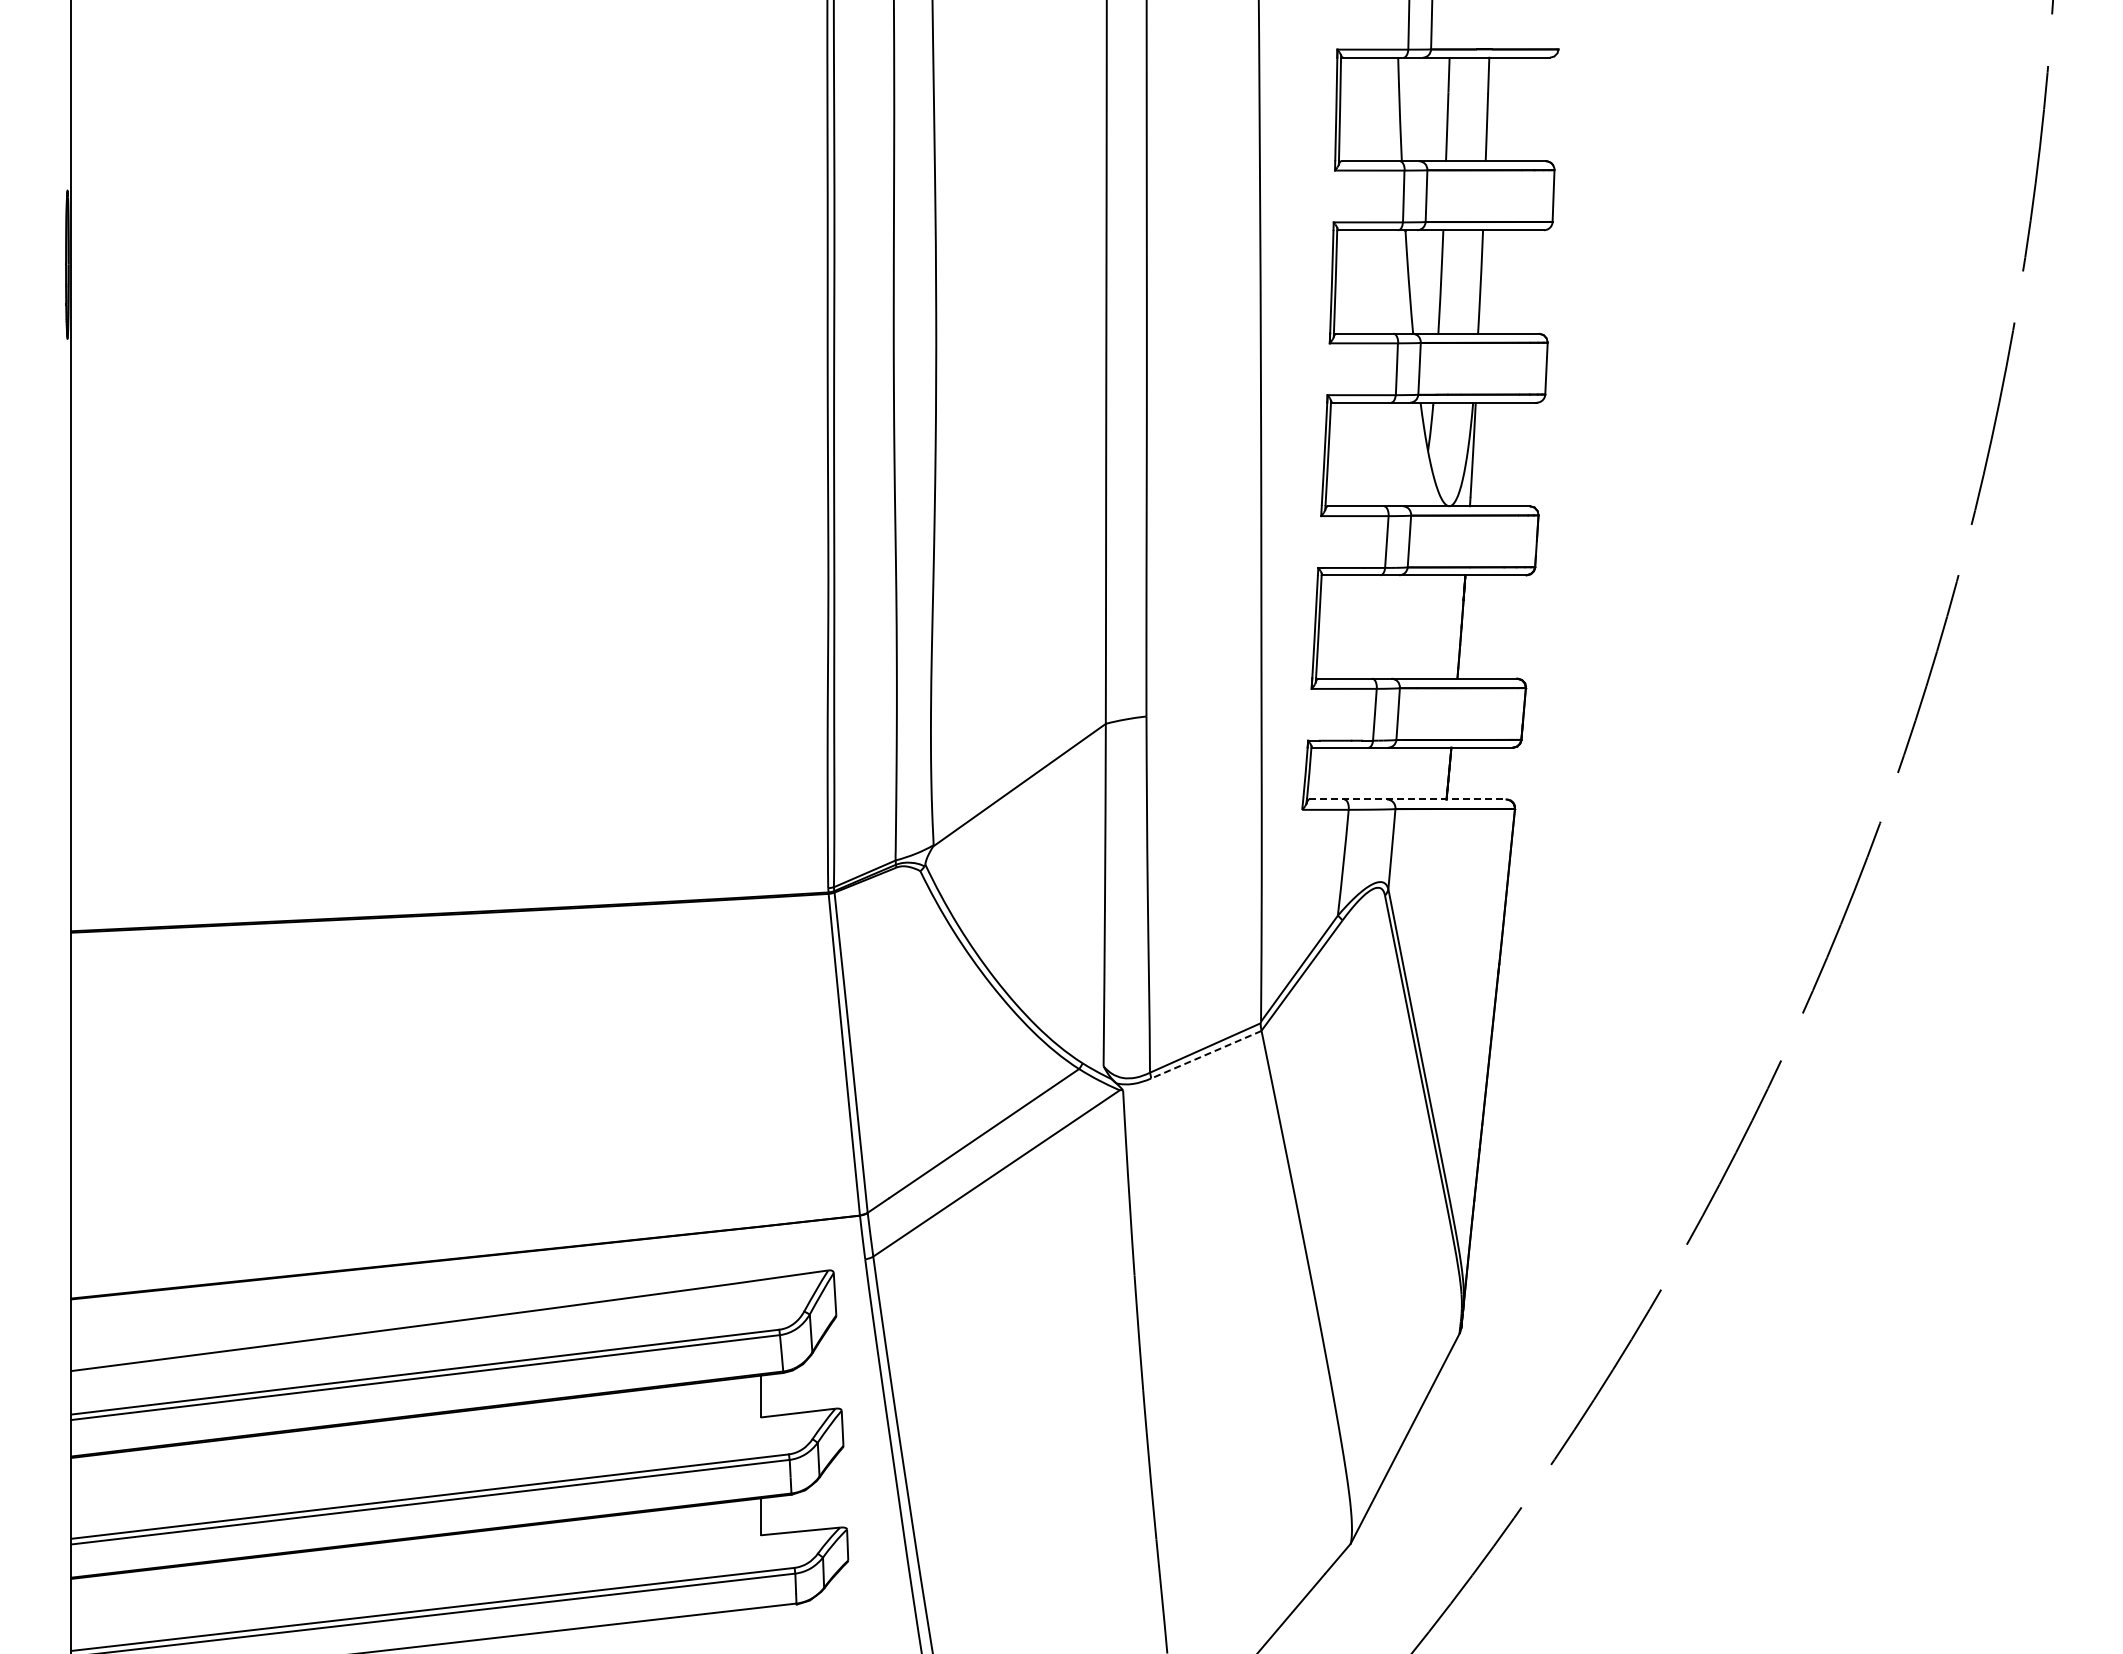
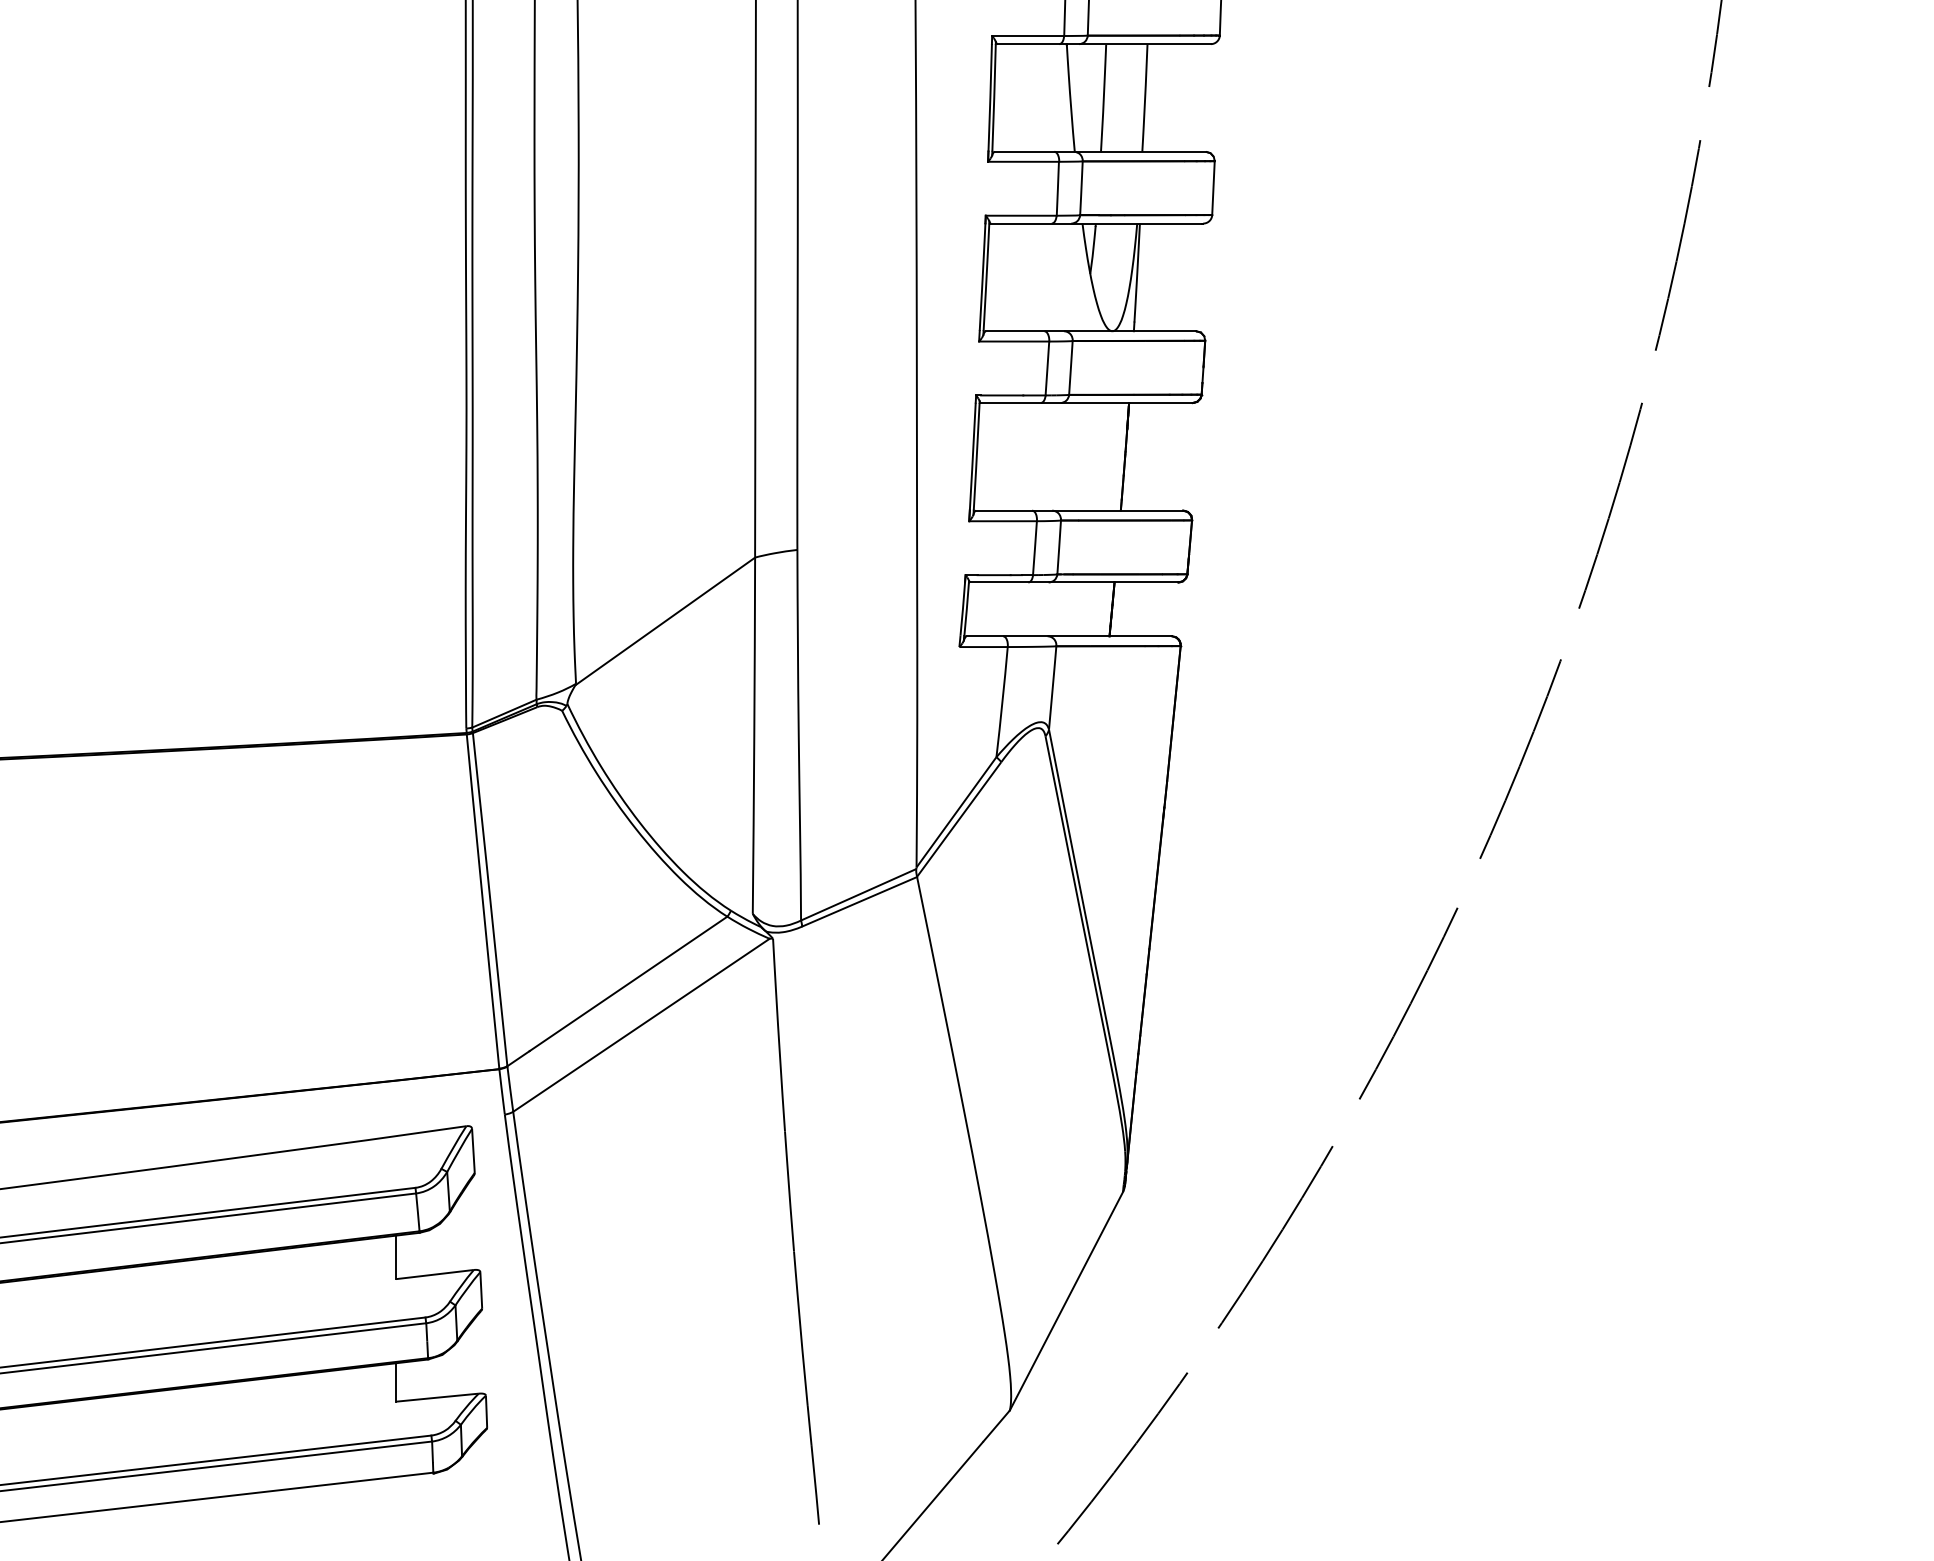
line: (1407, 799) -> (1068, 636), dashed -> solid
line: (1205, 1054) -> (858, 901), dashed -> solid

